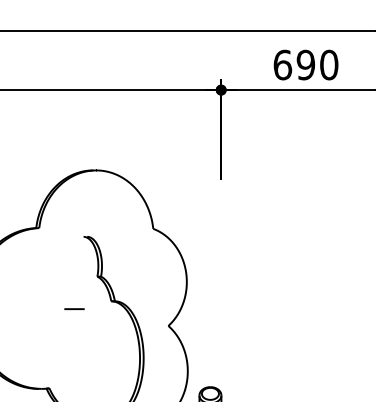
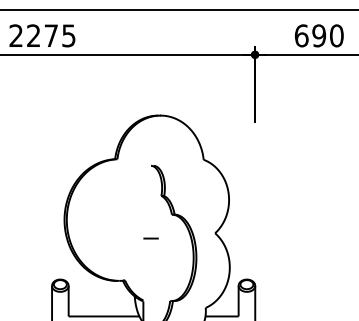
line: (73, 309) -> (150, 238), moved

